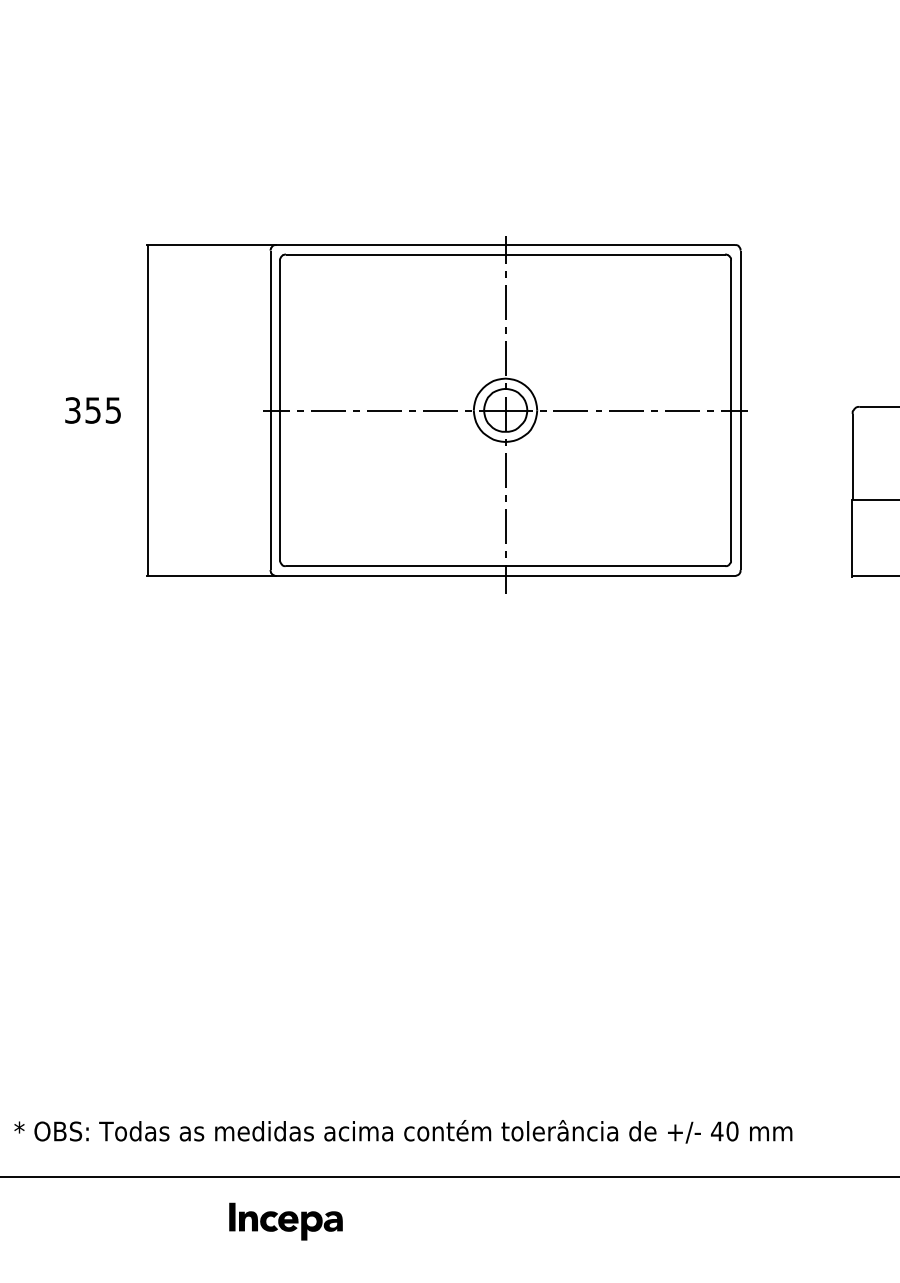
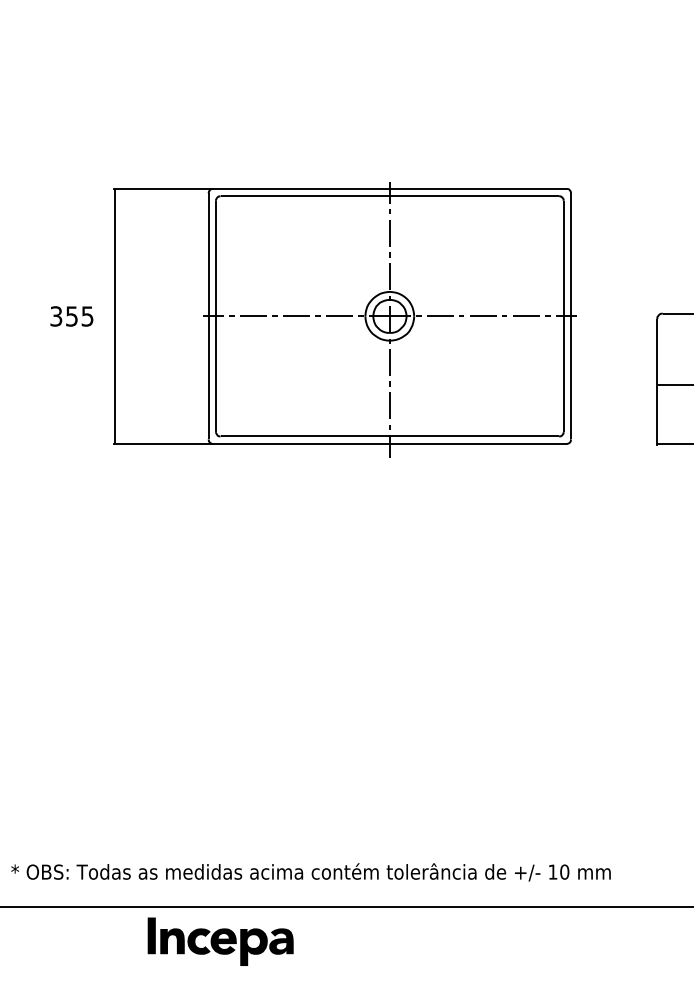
text: (716, 1130) -> (552, 871), 40 -> 10
part: (285, 1221) -> (220, 941), size x1.67

